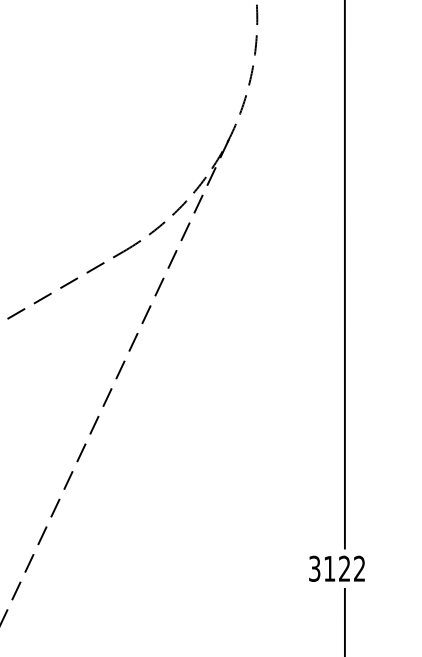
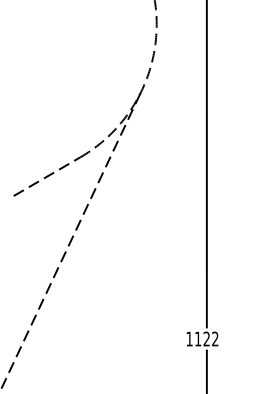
text: (314, 567) -> (189, 338), 3122 -> 1122

